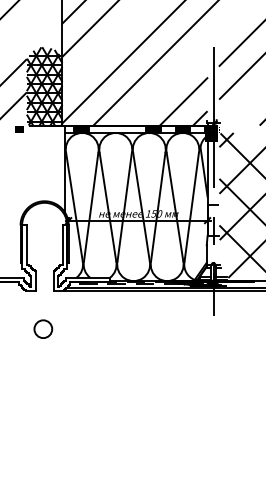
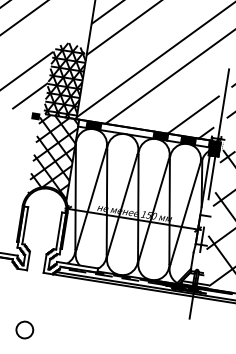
hatch: (44, 168) -> (53, 156), added
circle: (43, 328) -> (25, 329), moved

